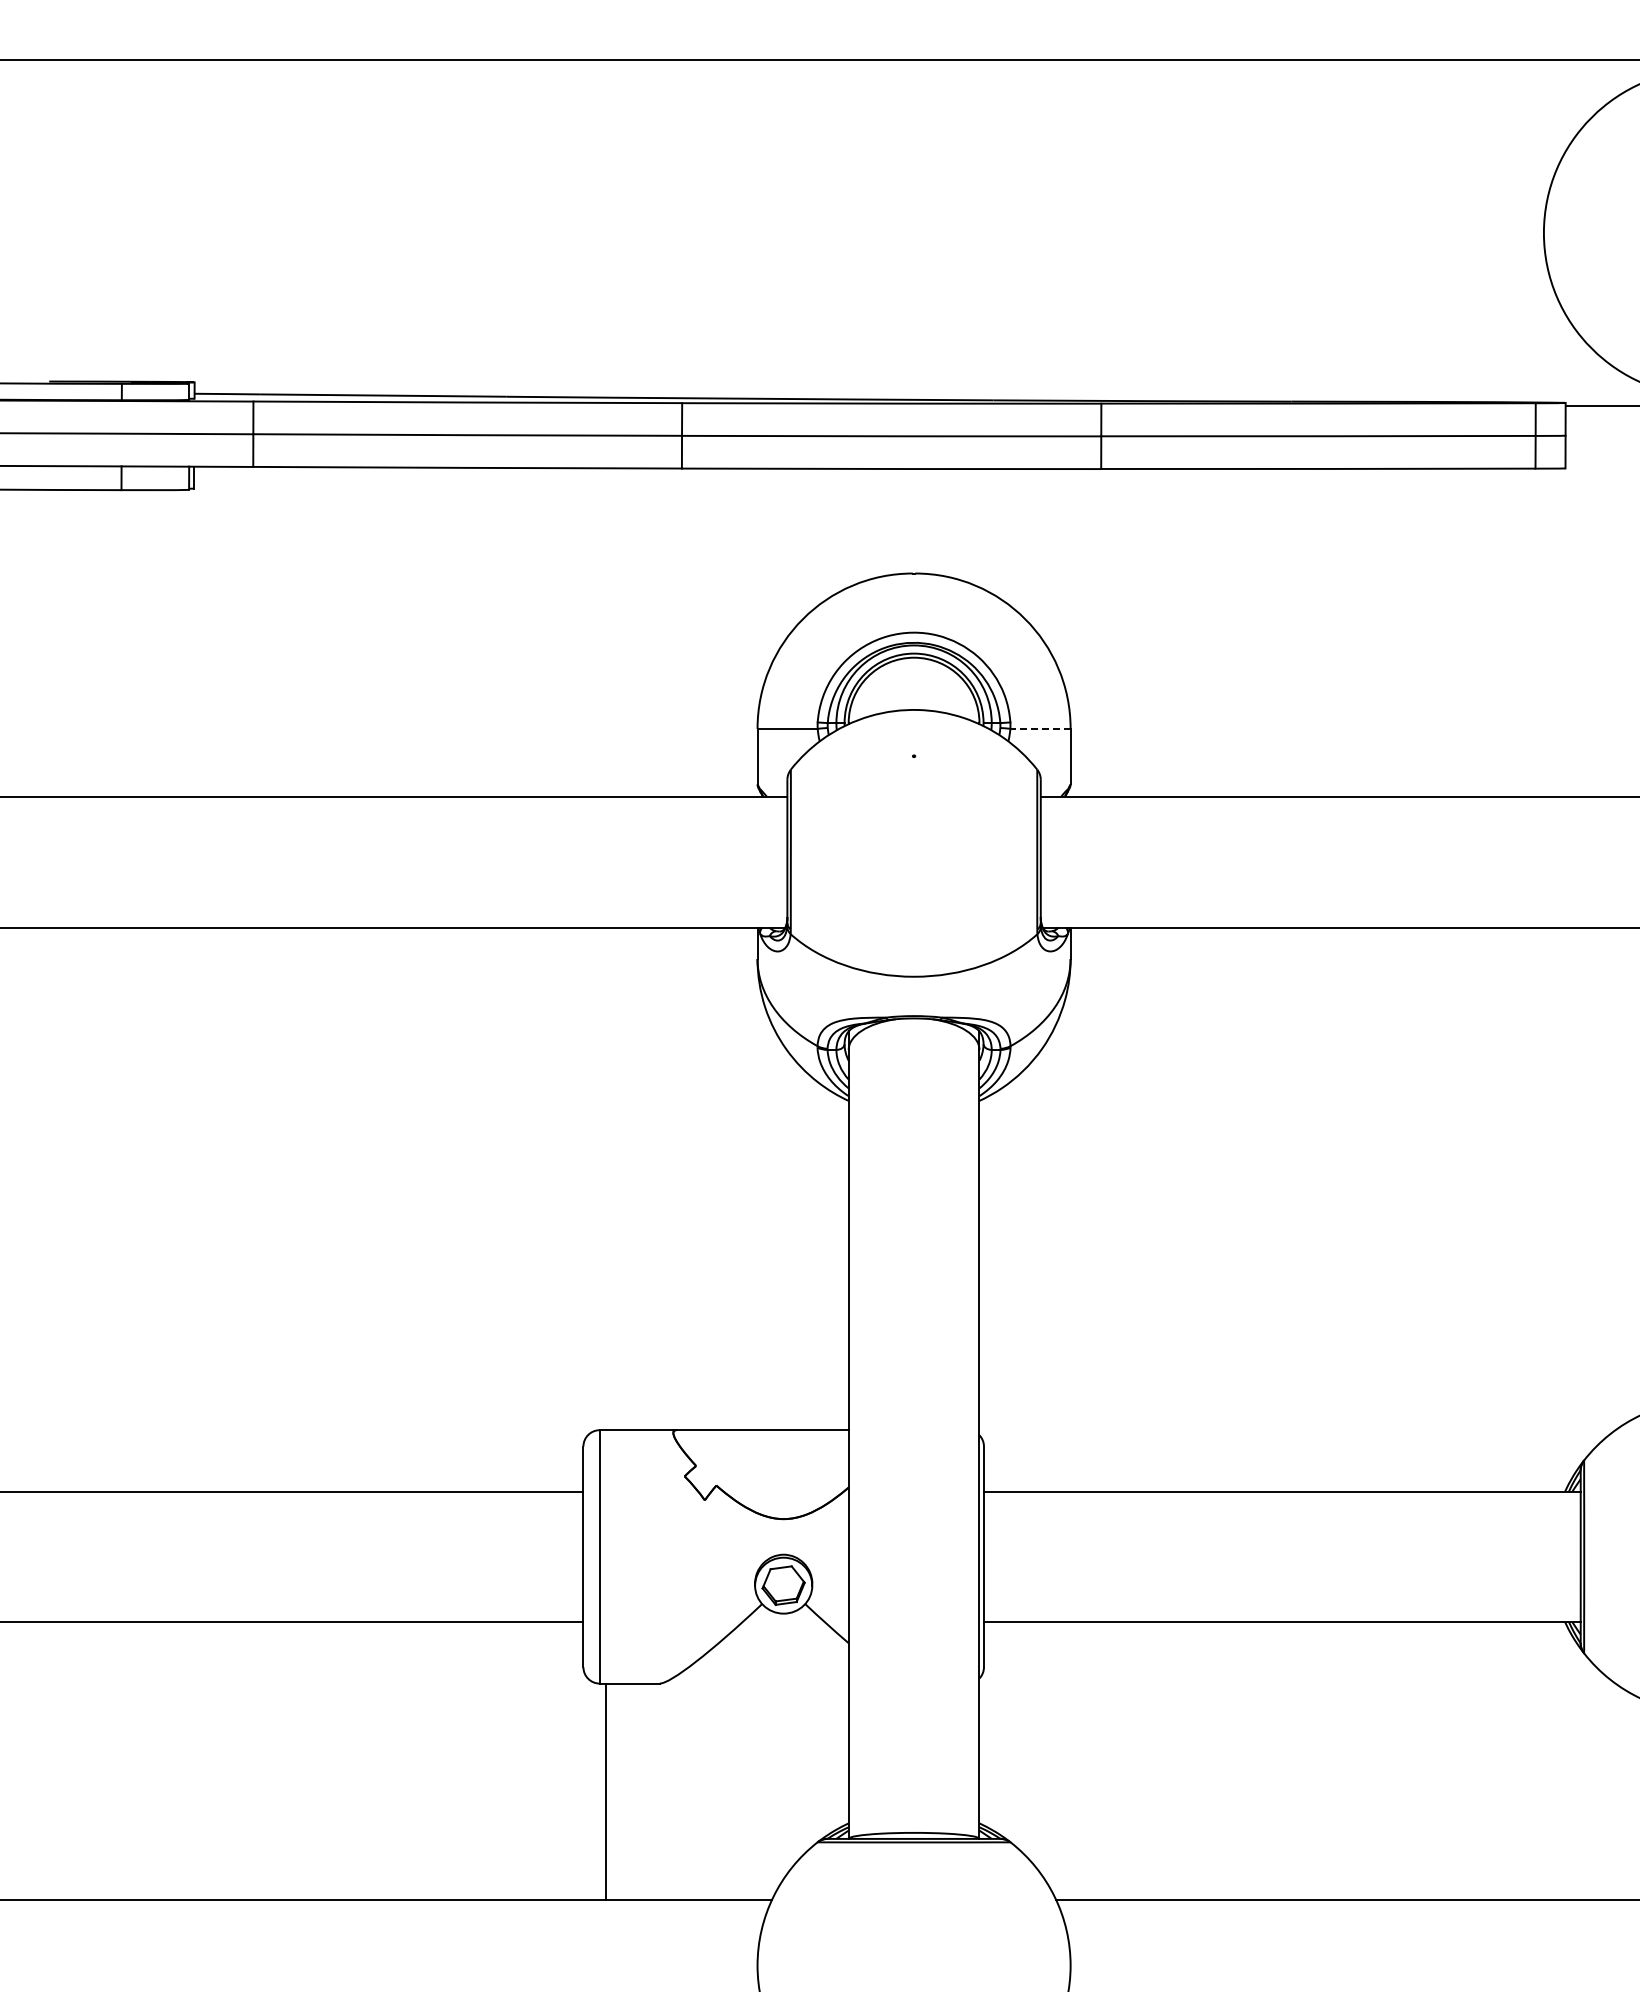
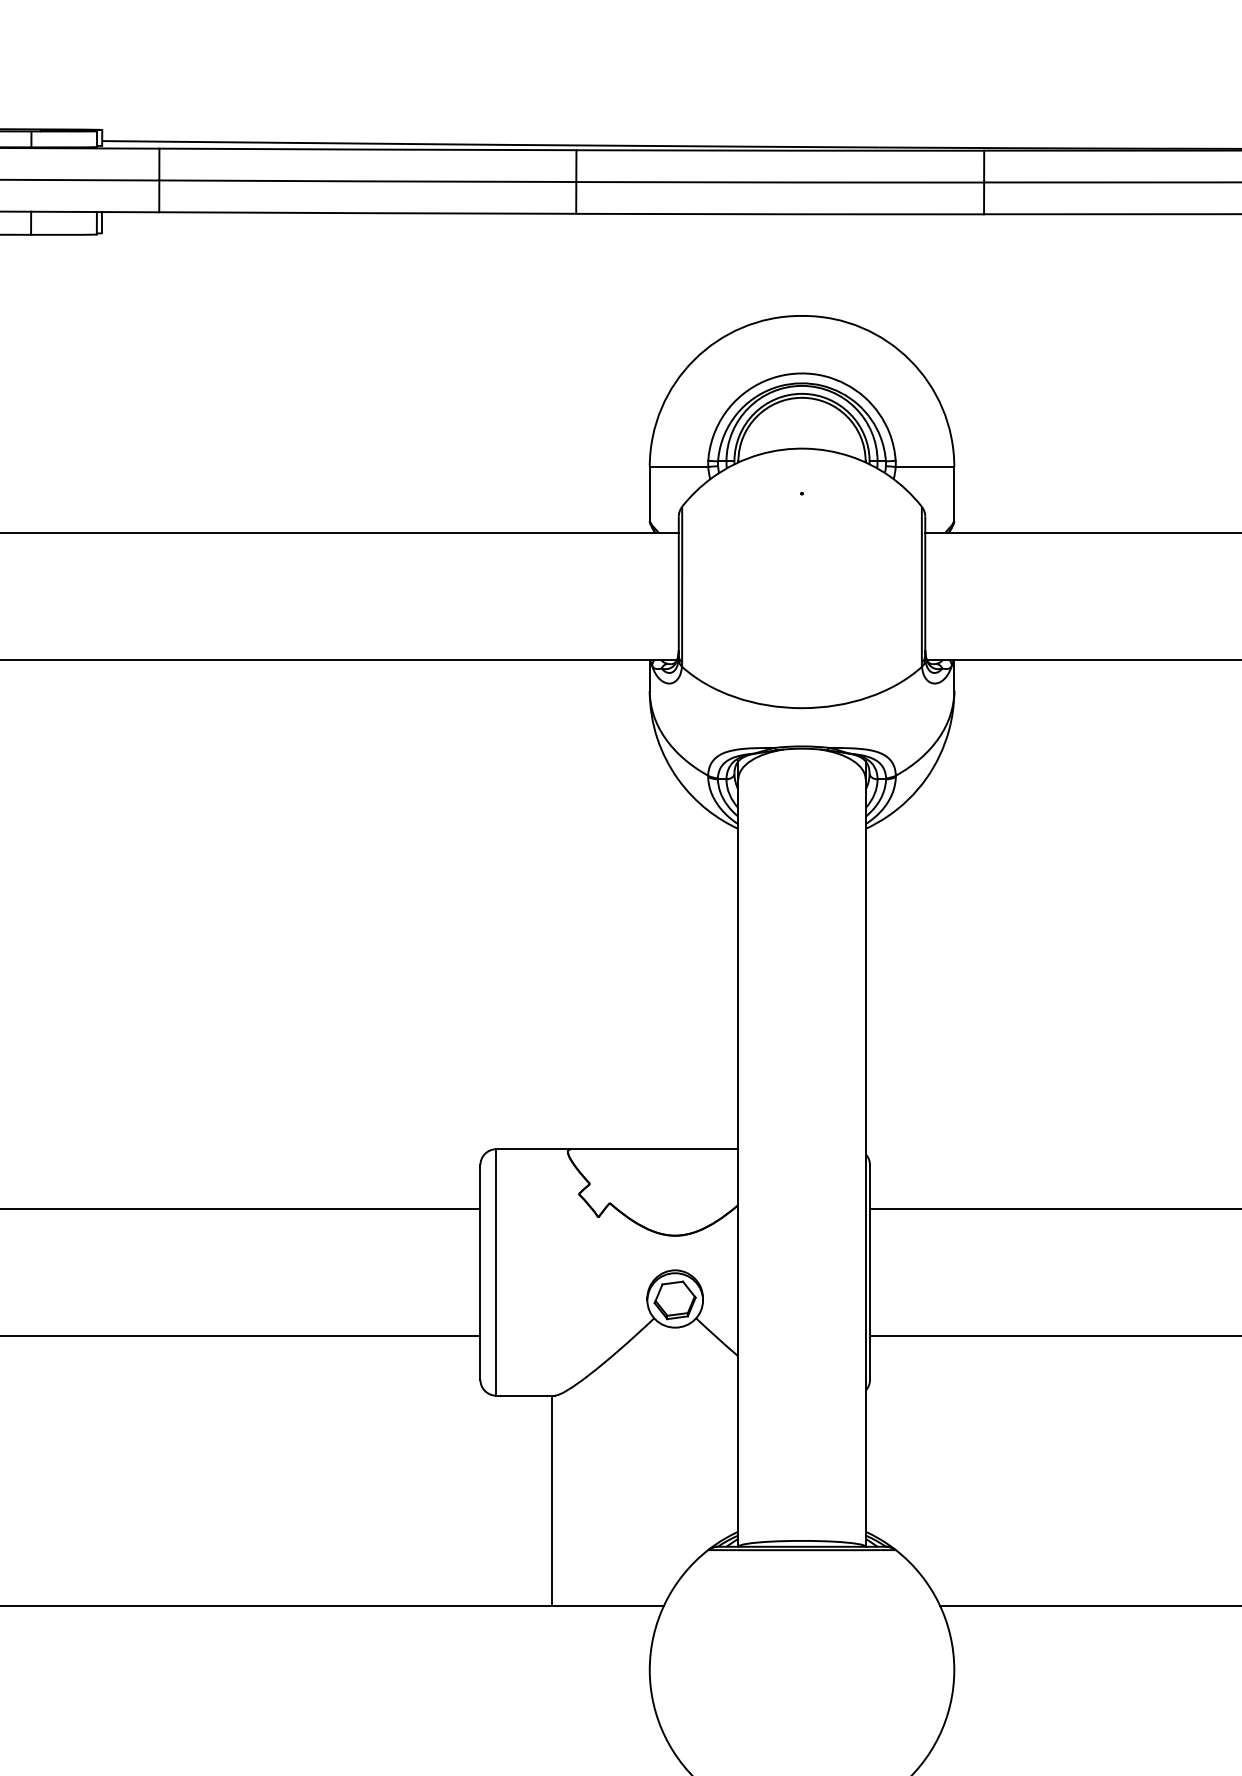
line: (1040, 728) -> (924, 466), dashed -> solid
line: (606, 1791) -> (552, 1500), moved

